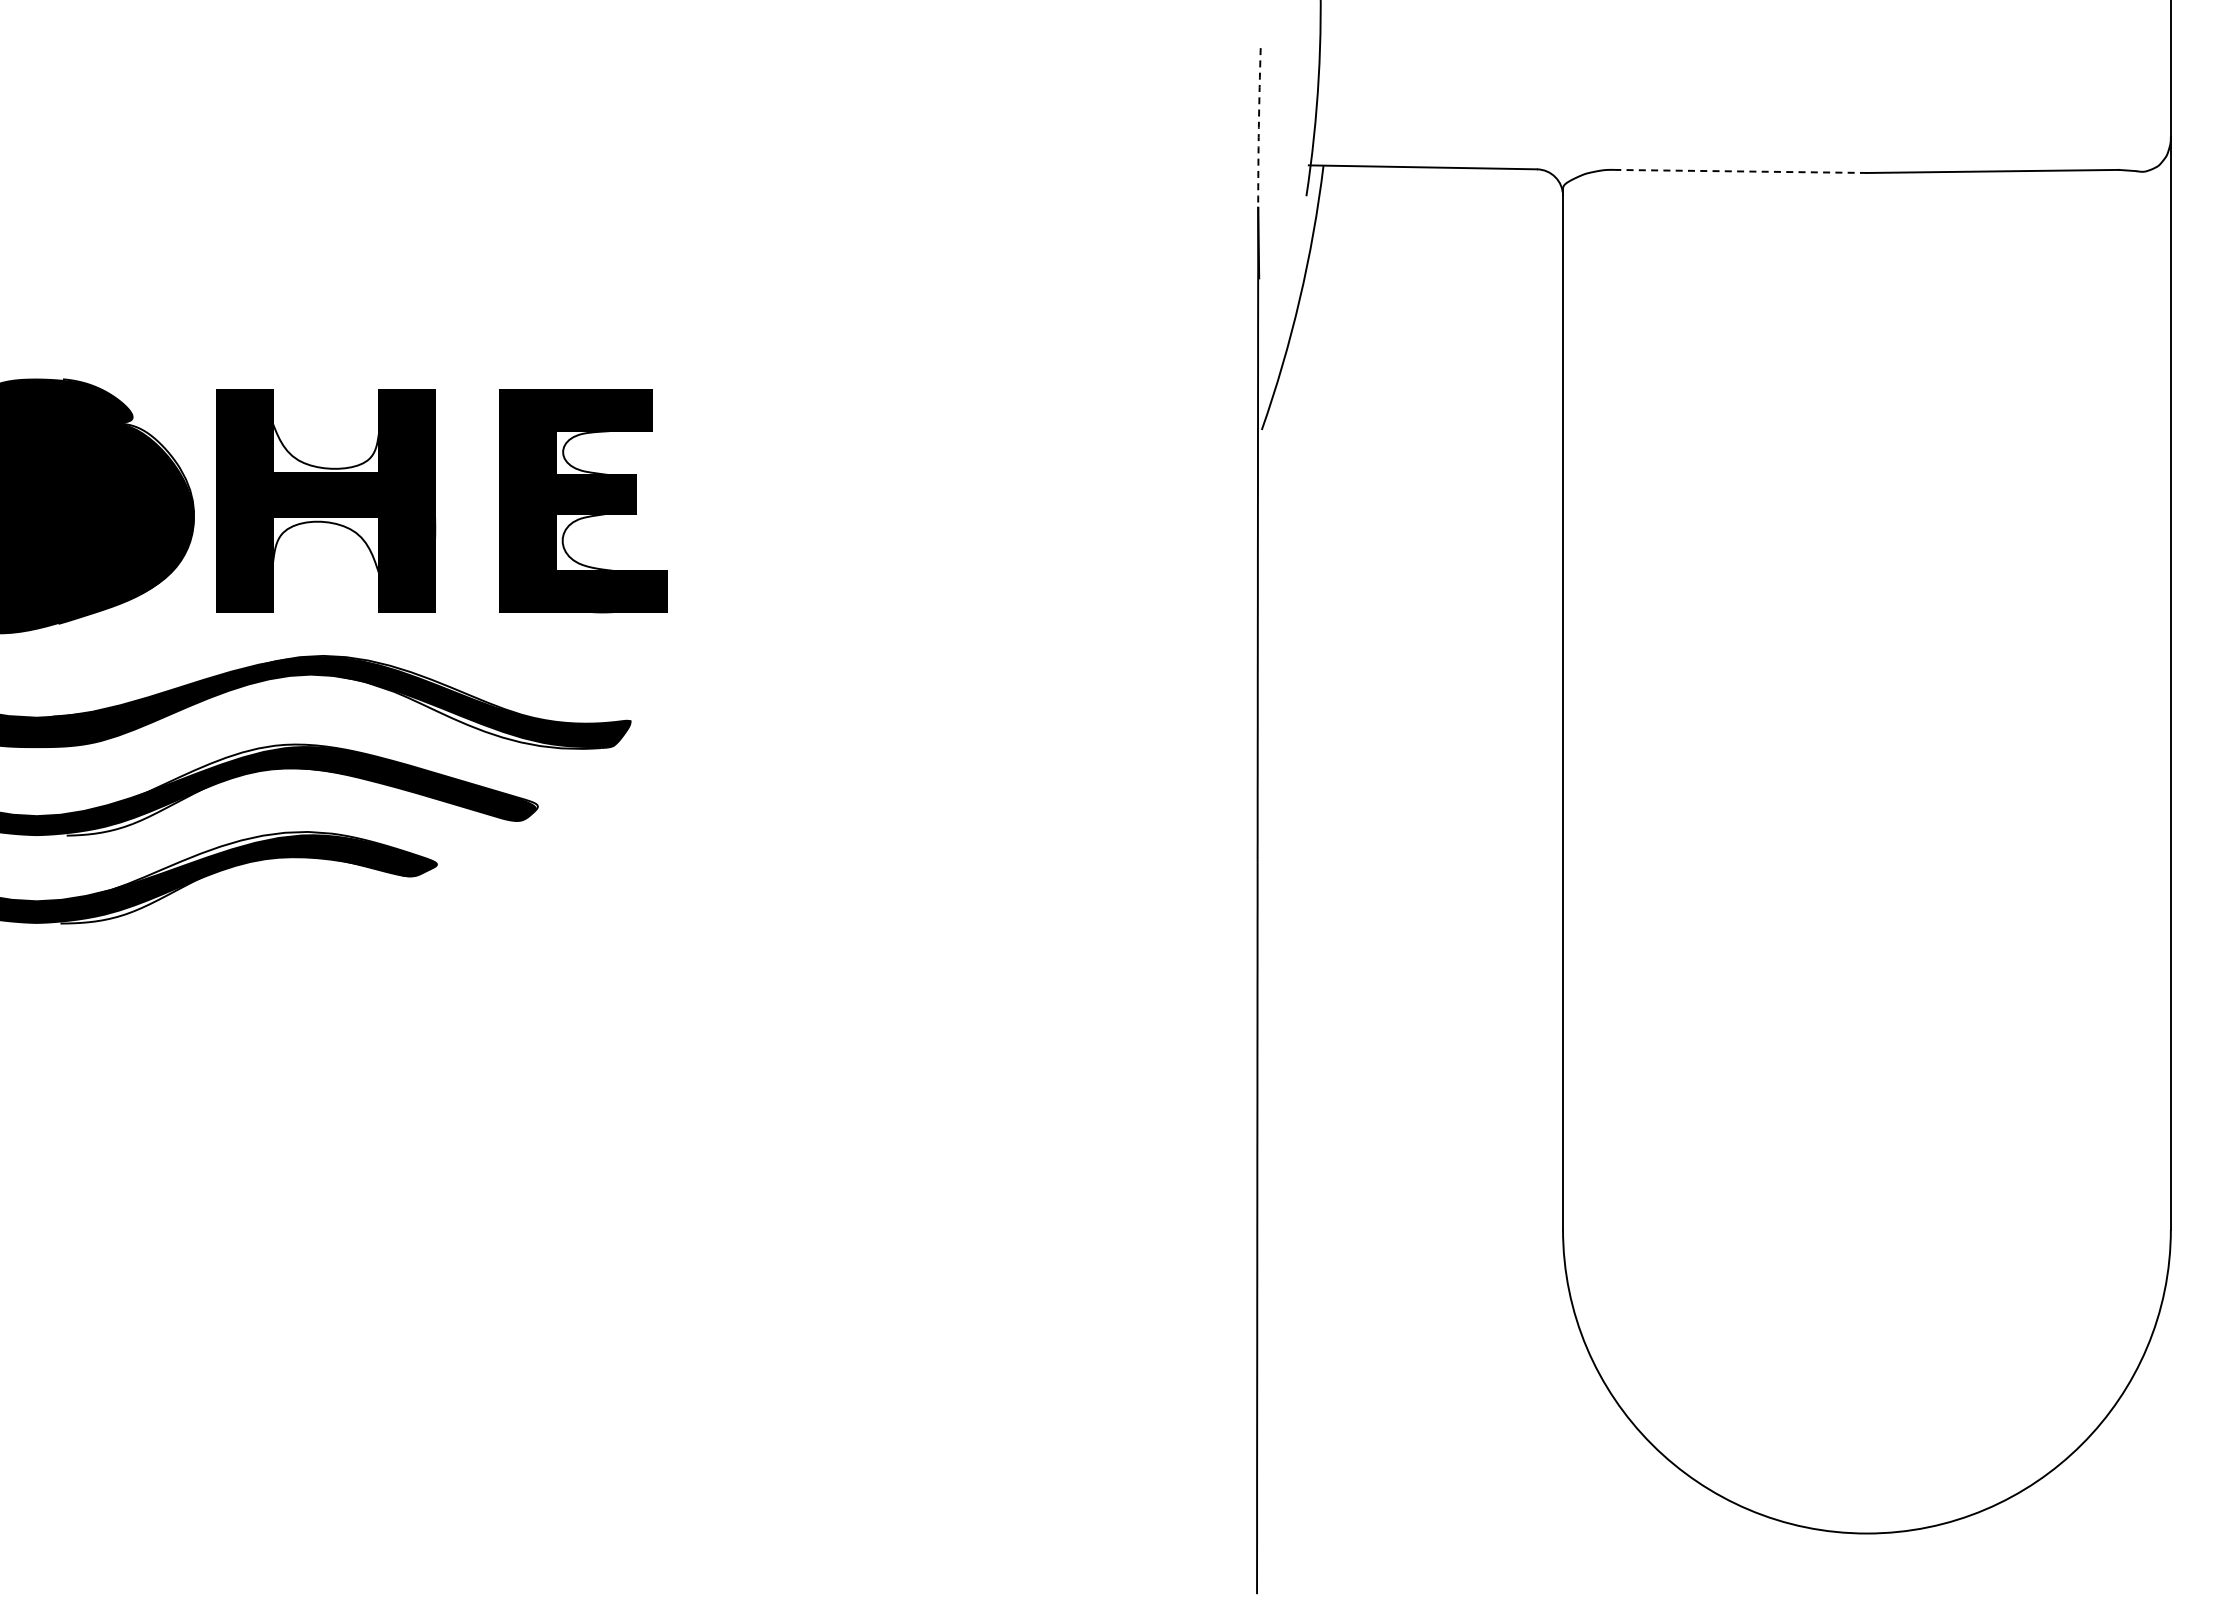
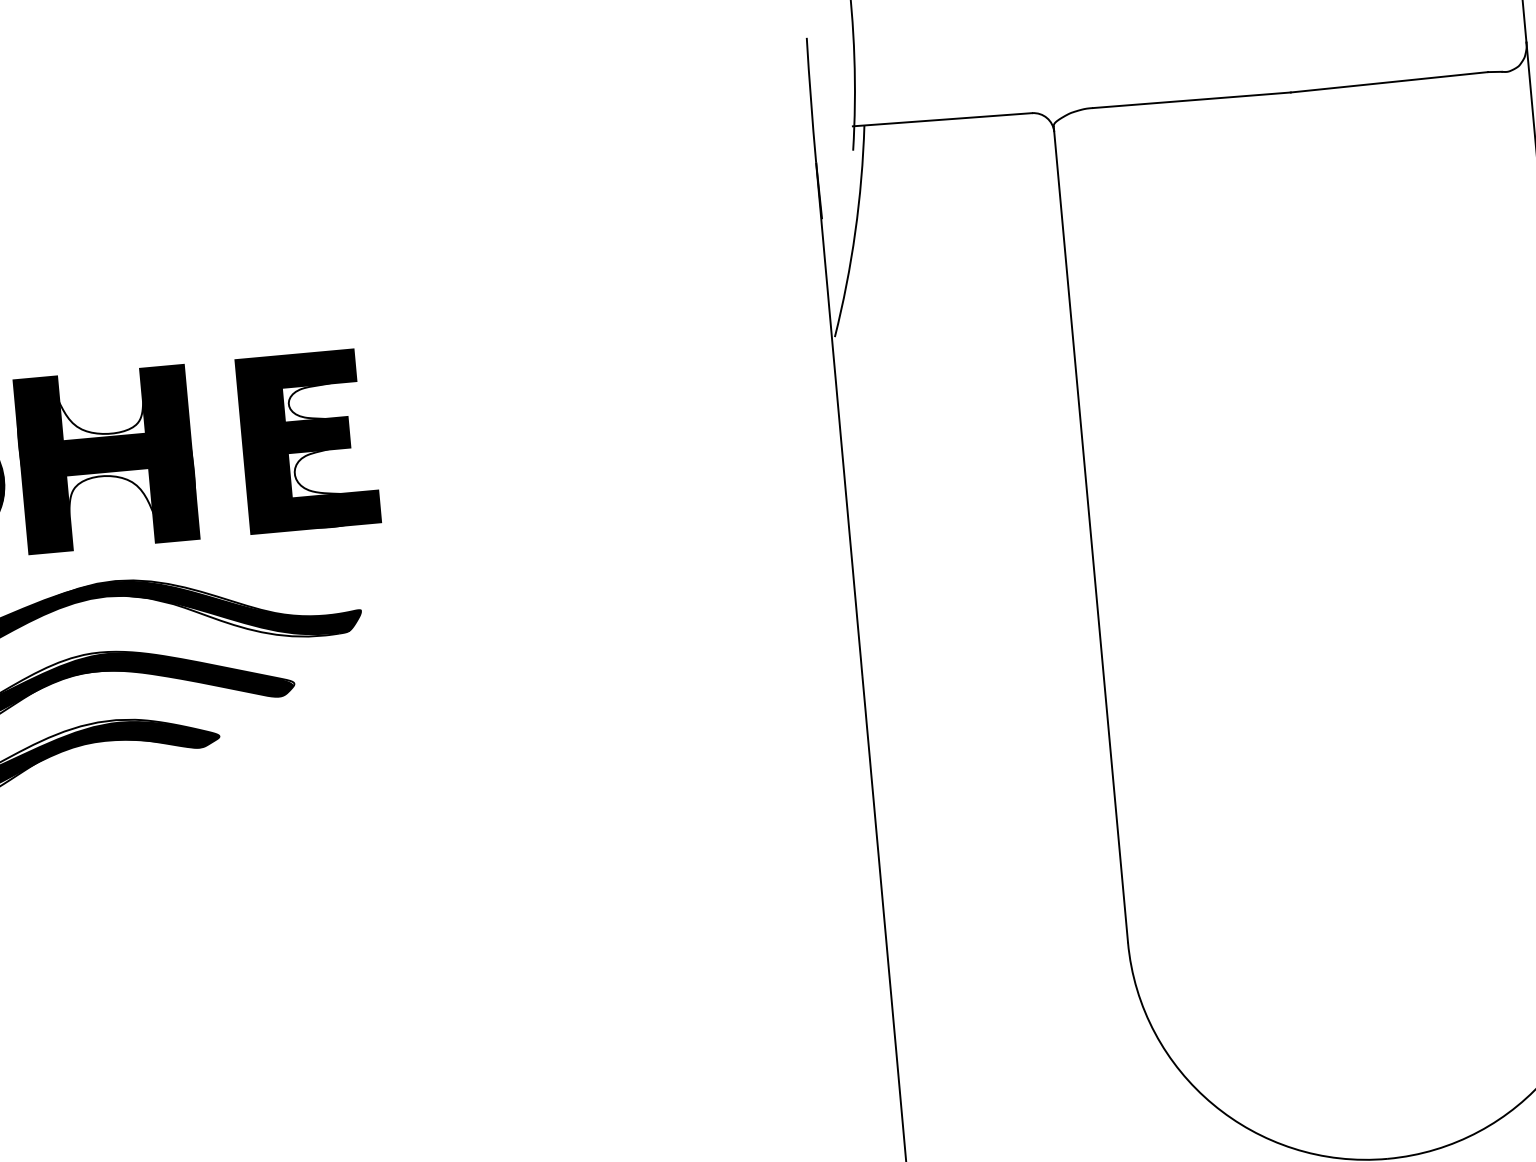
arc: (1258, 127) -> (810, 100), dashed -> solid
line: (1740, 171) -> (1191, 100), dashed -> solid

